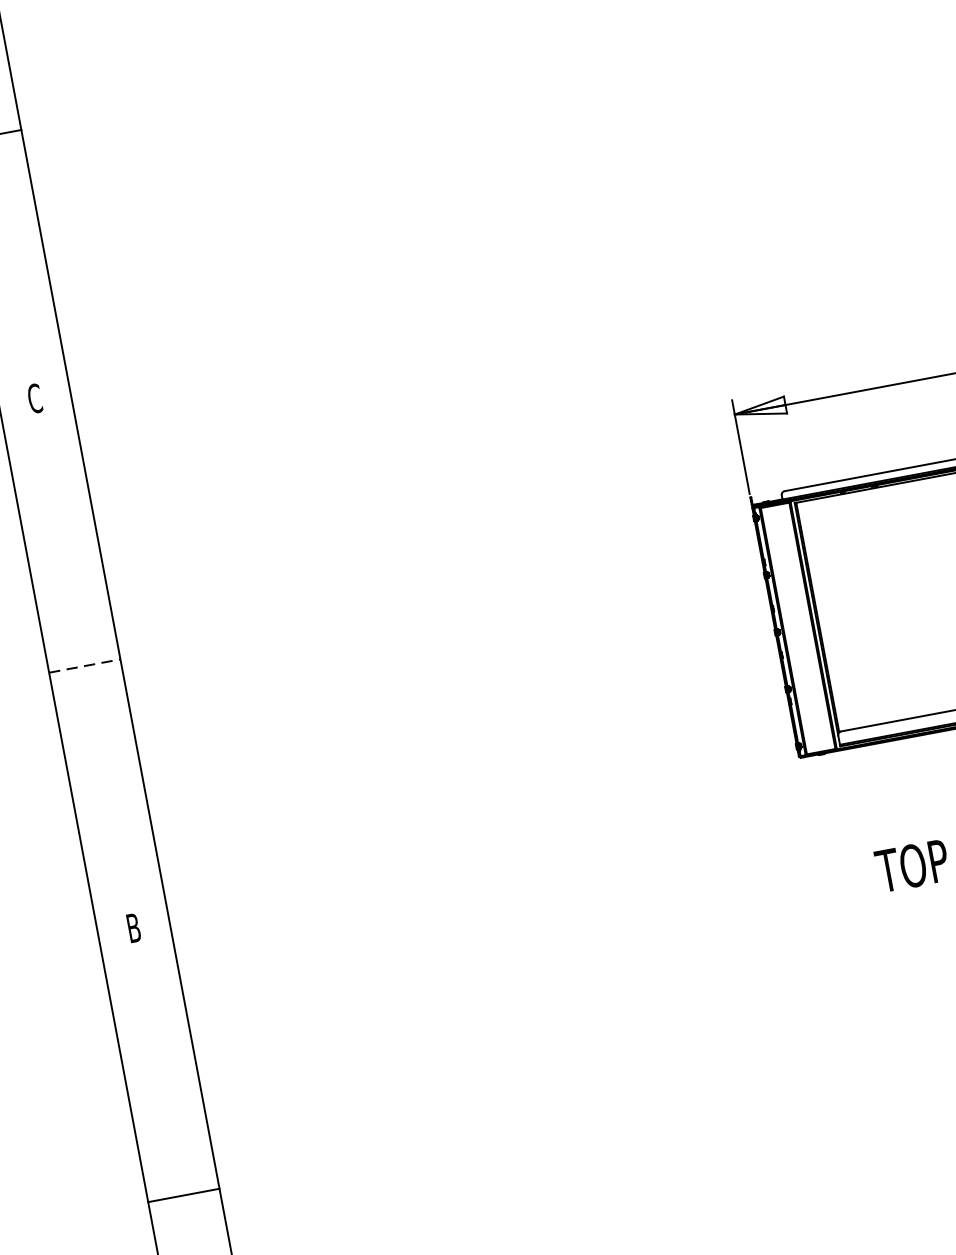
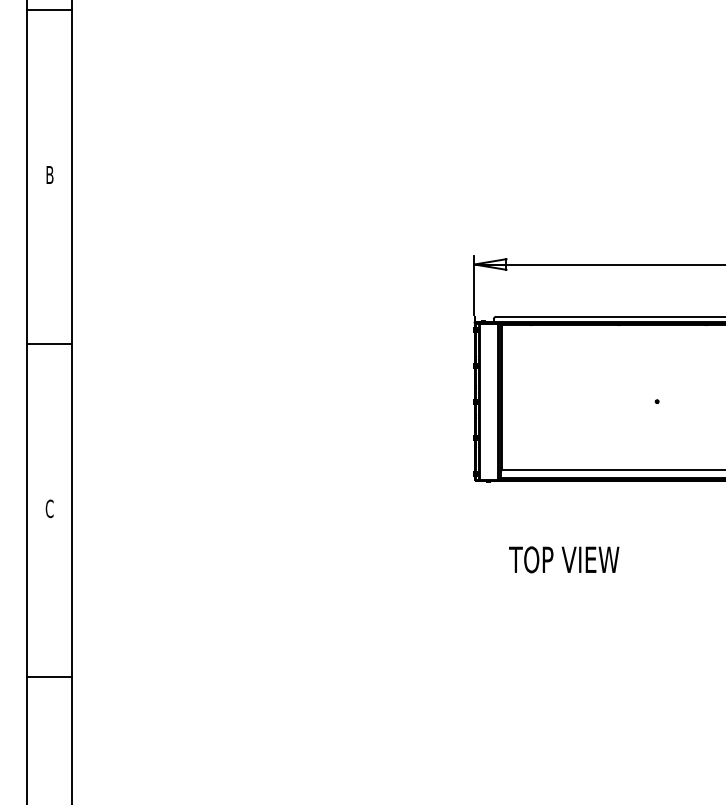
text: (34, 397) -> (49, 174), C -> B
line: (85, 665) -> (50, 343), dashed -> solid
text: (133, 927) -> (49, 508), B -> C

